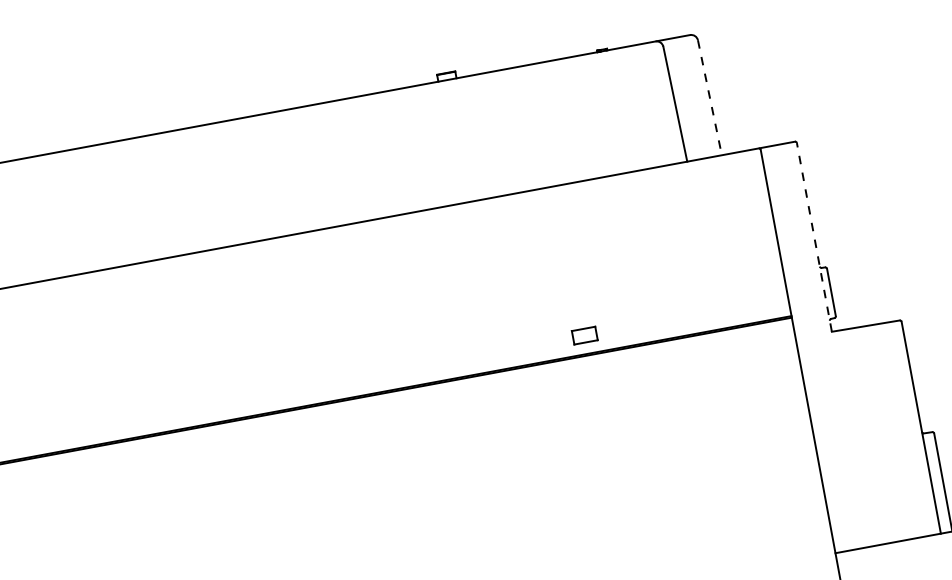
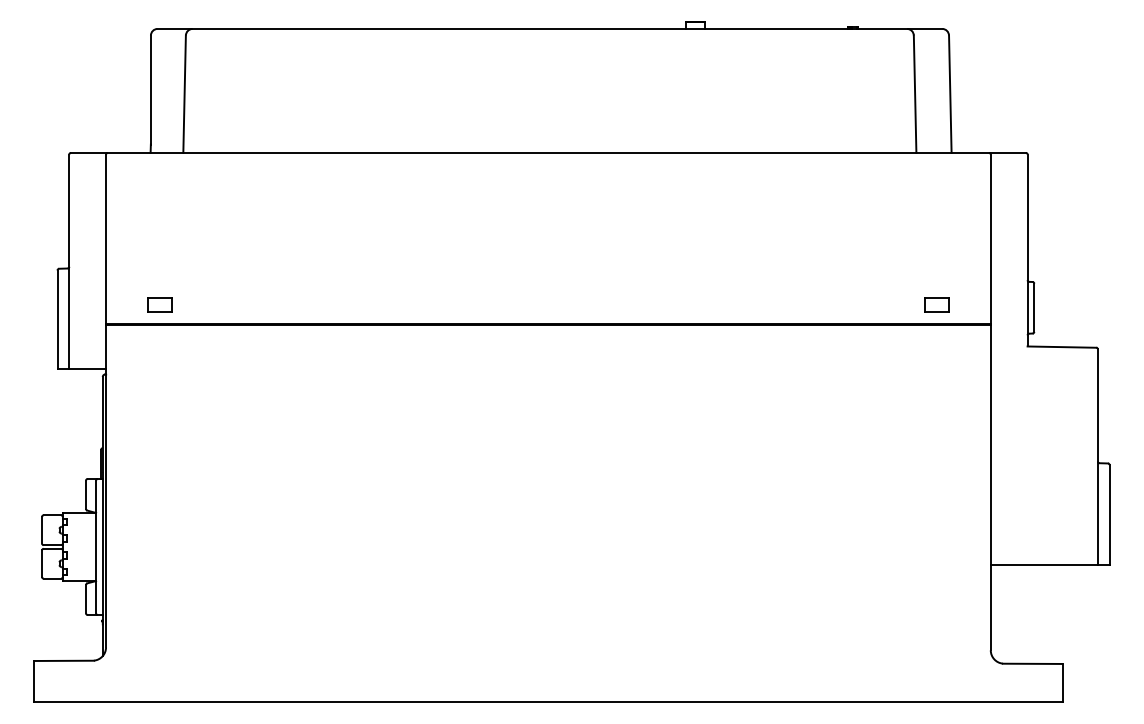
line: (710, 98) -> (950, 94), dashed -> solid
line: (814, 237) -> (1027, 250), dashed -> solid
part: (584, 334) -> (936, 304), moved

